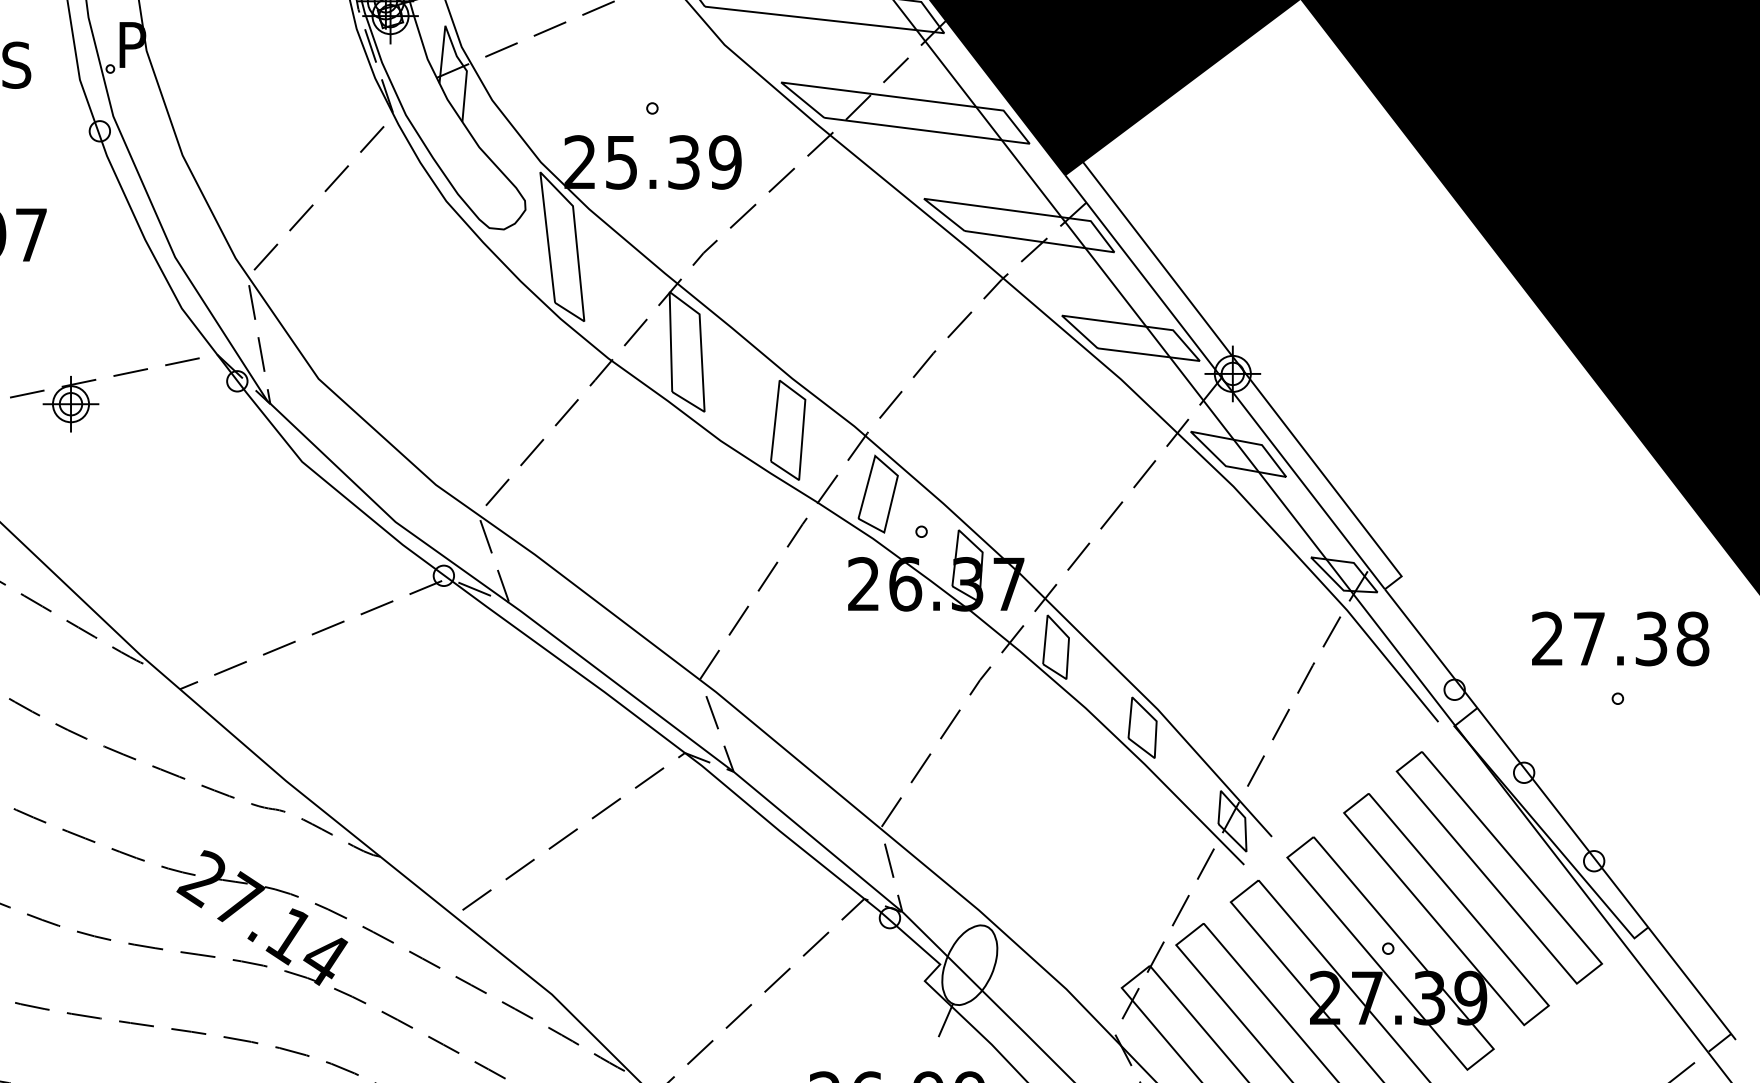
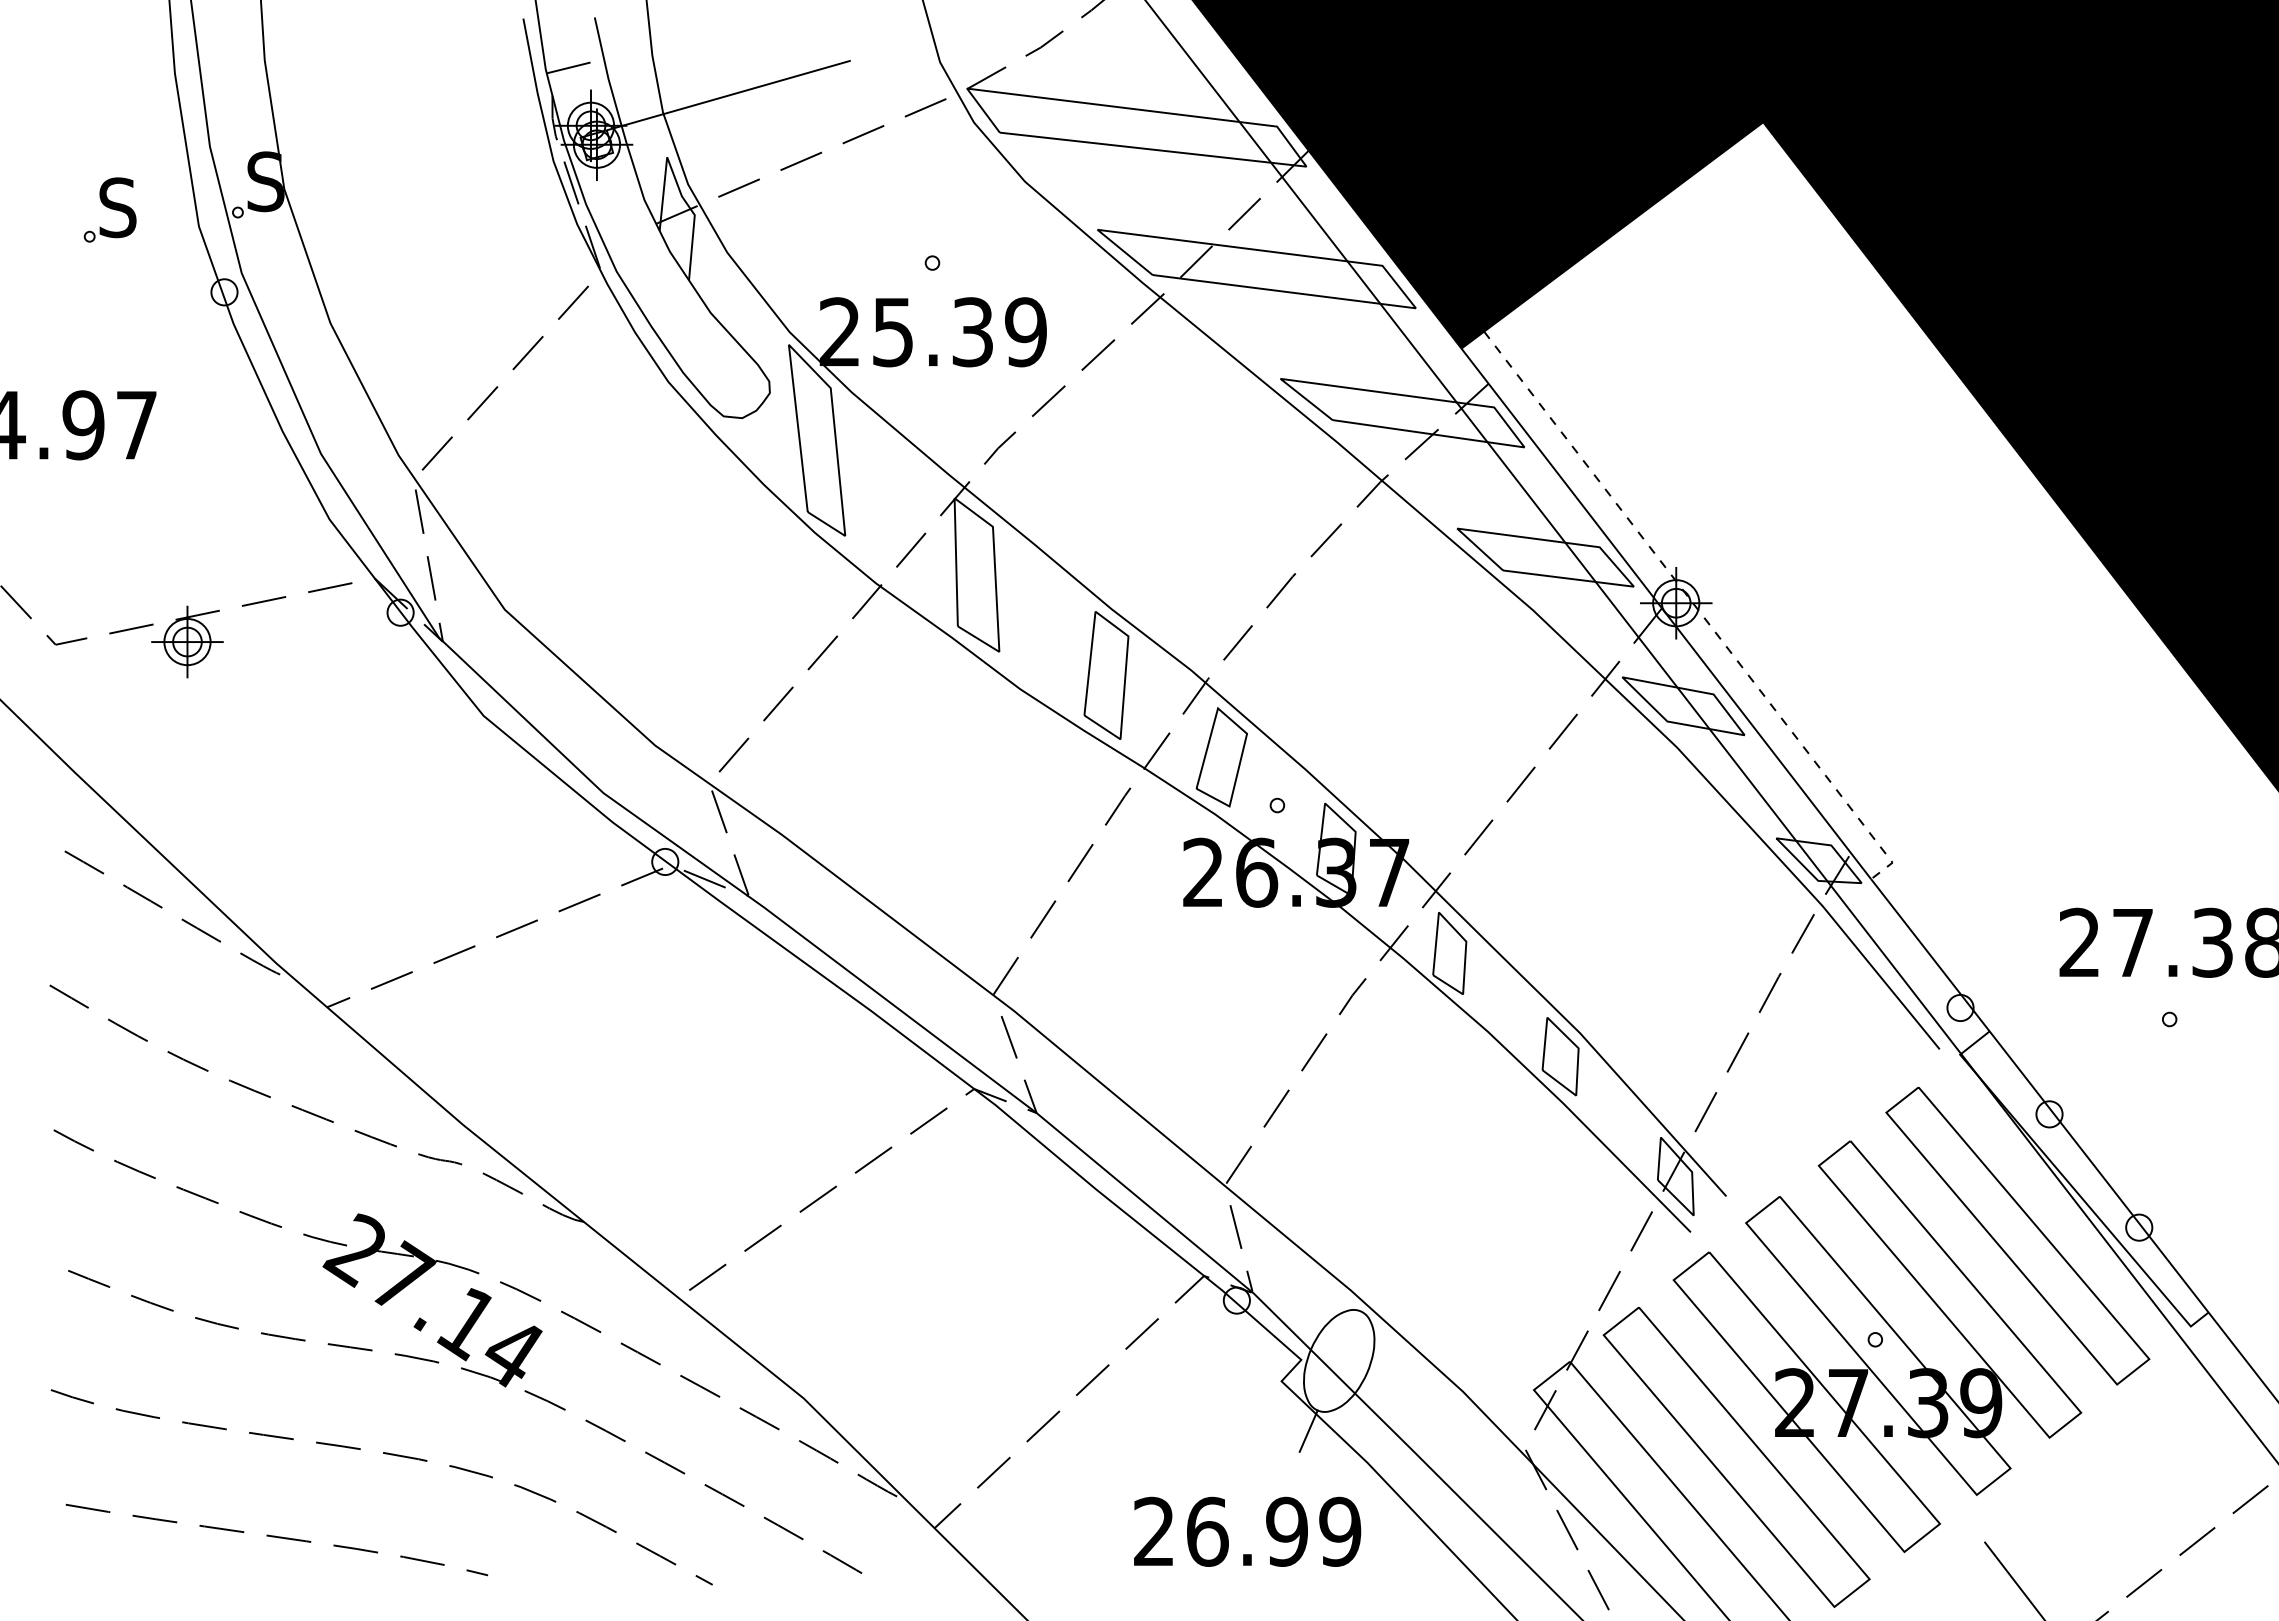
text: (131, 44) -> (265, 181), P -> S
line: (1249, 378) -> (1697, 609), solid -> dashed

